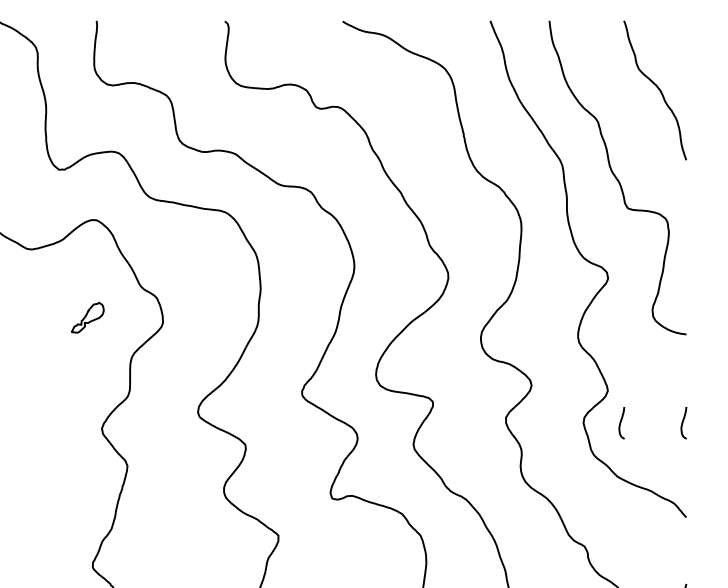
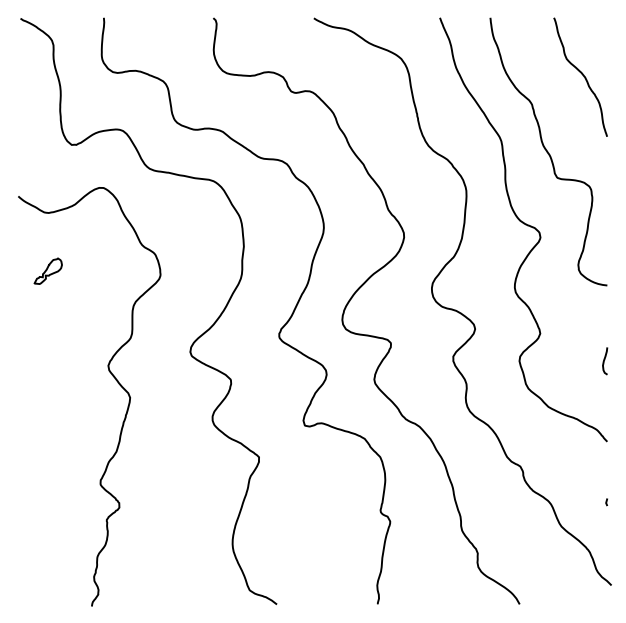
part: (86, 316) -> (47, 270), moved
curve: (621, 423) -> (551, 361), removed

